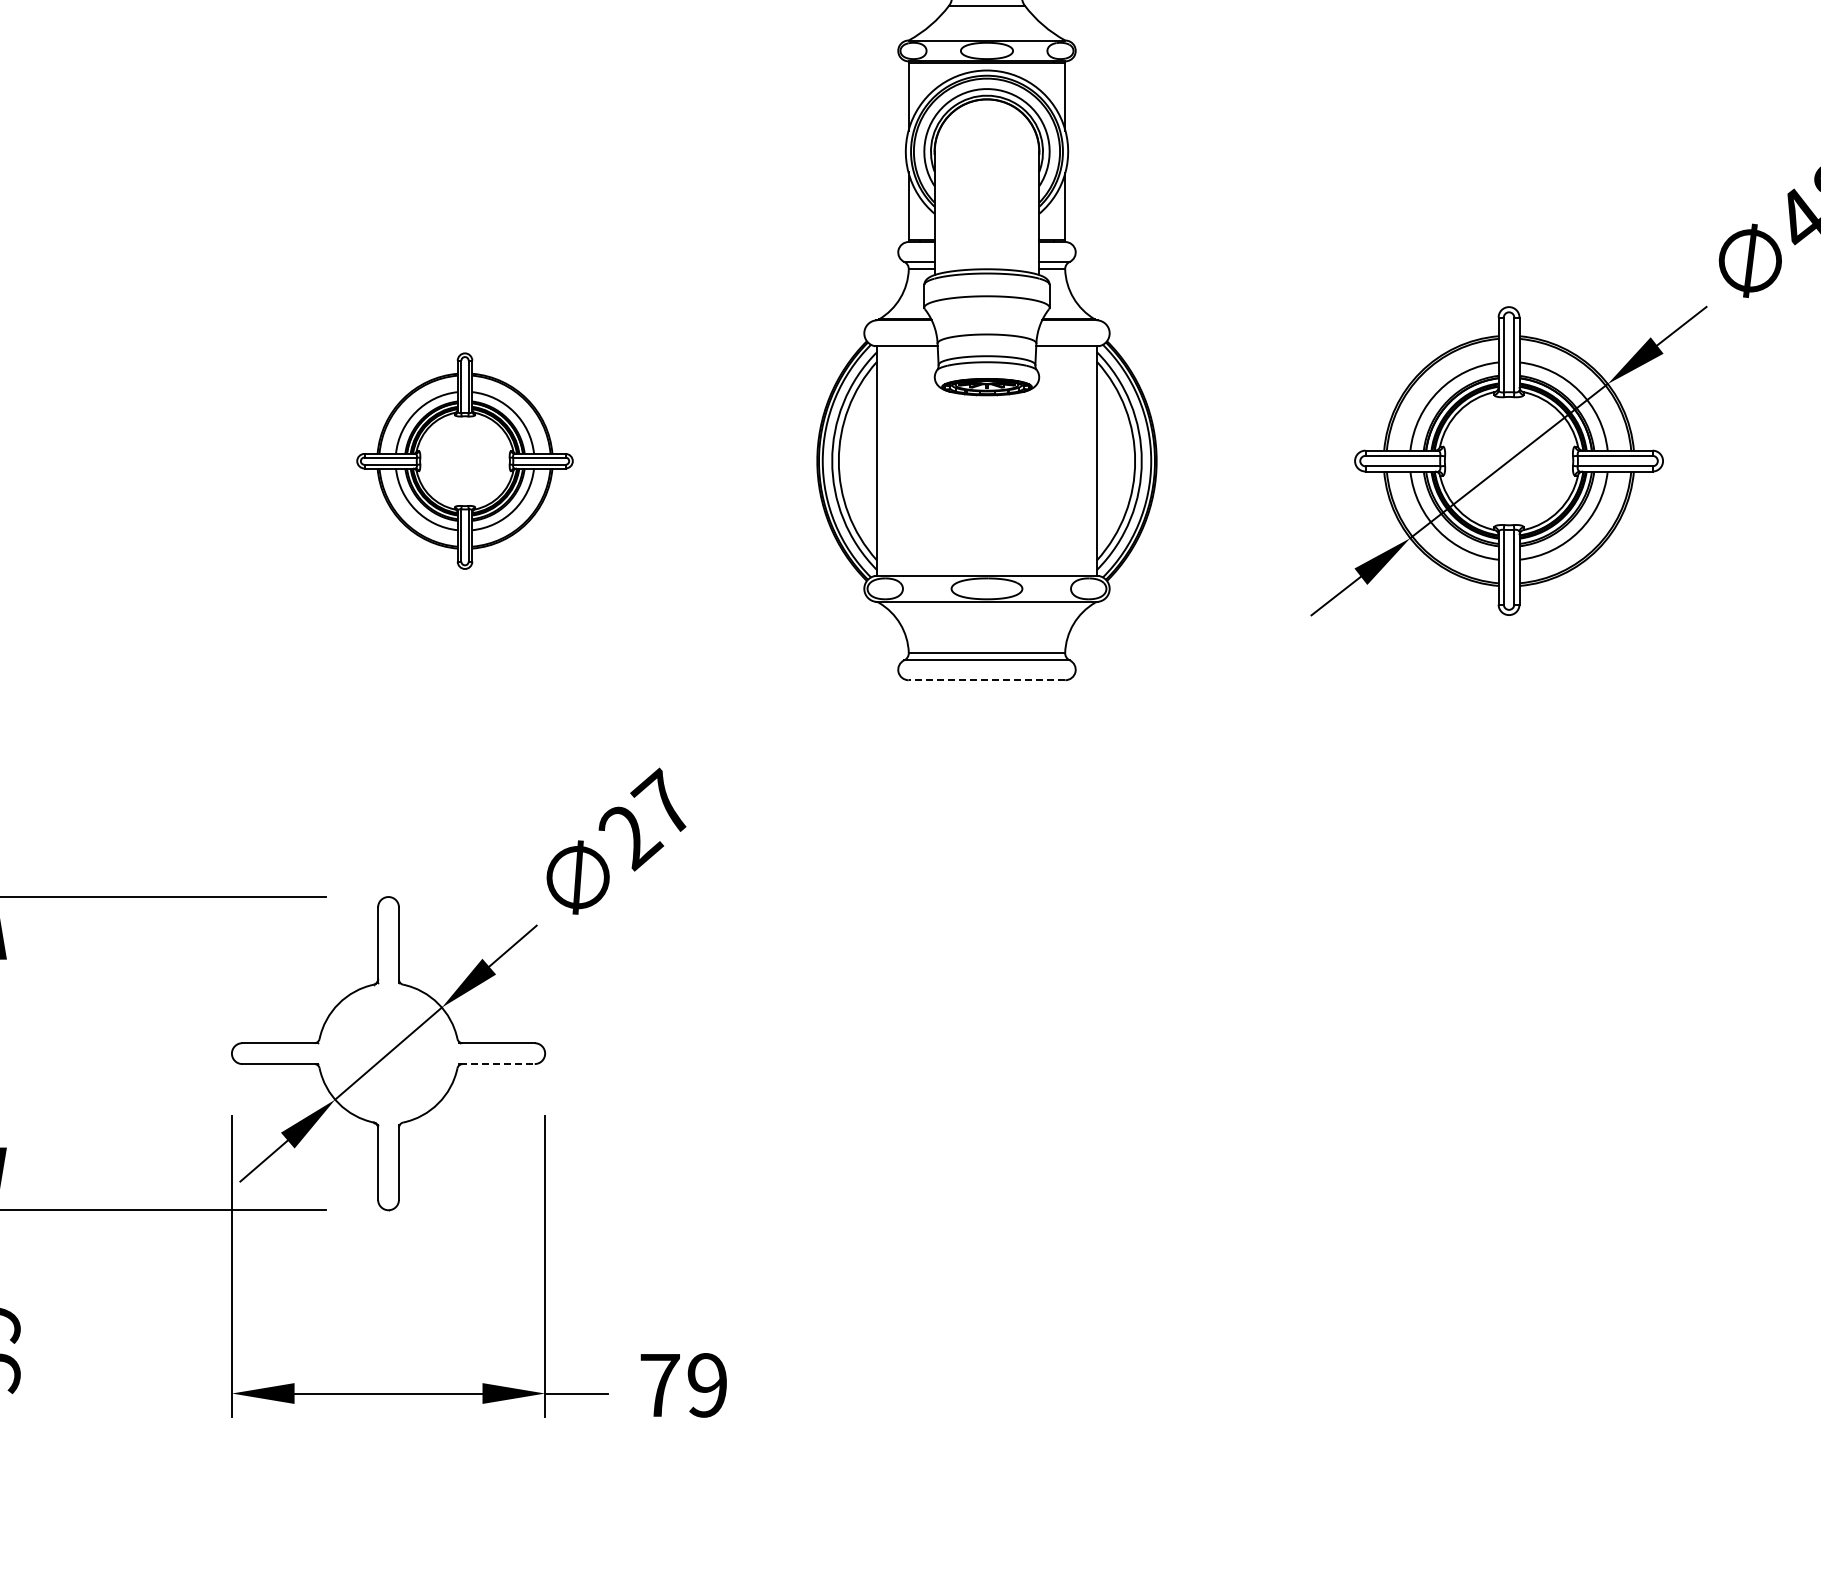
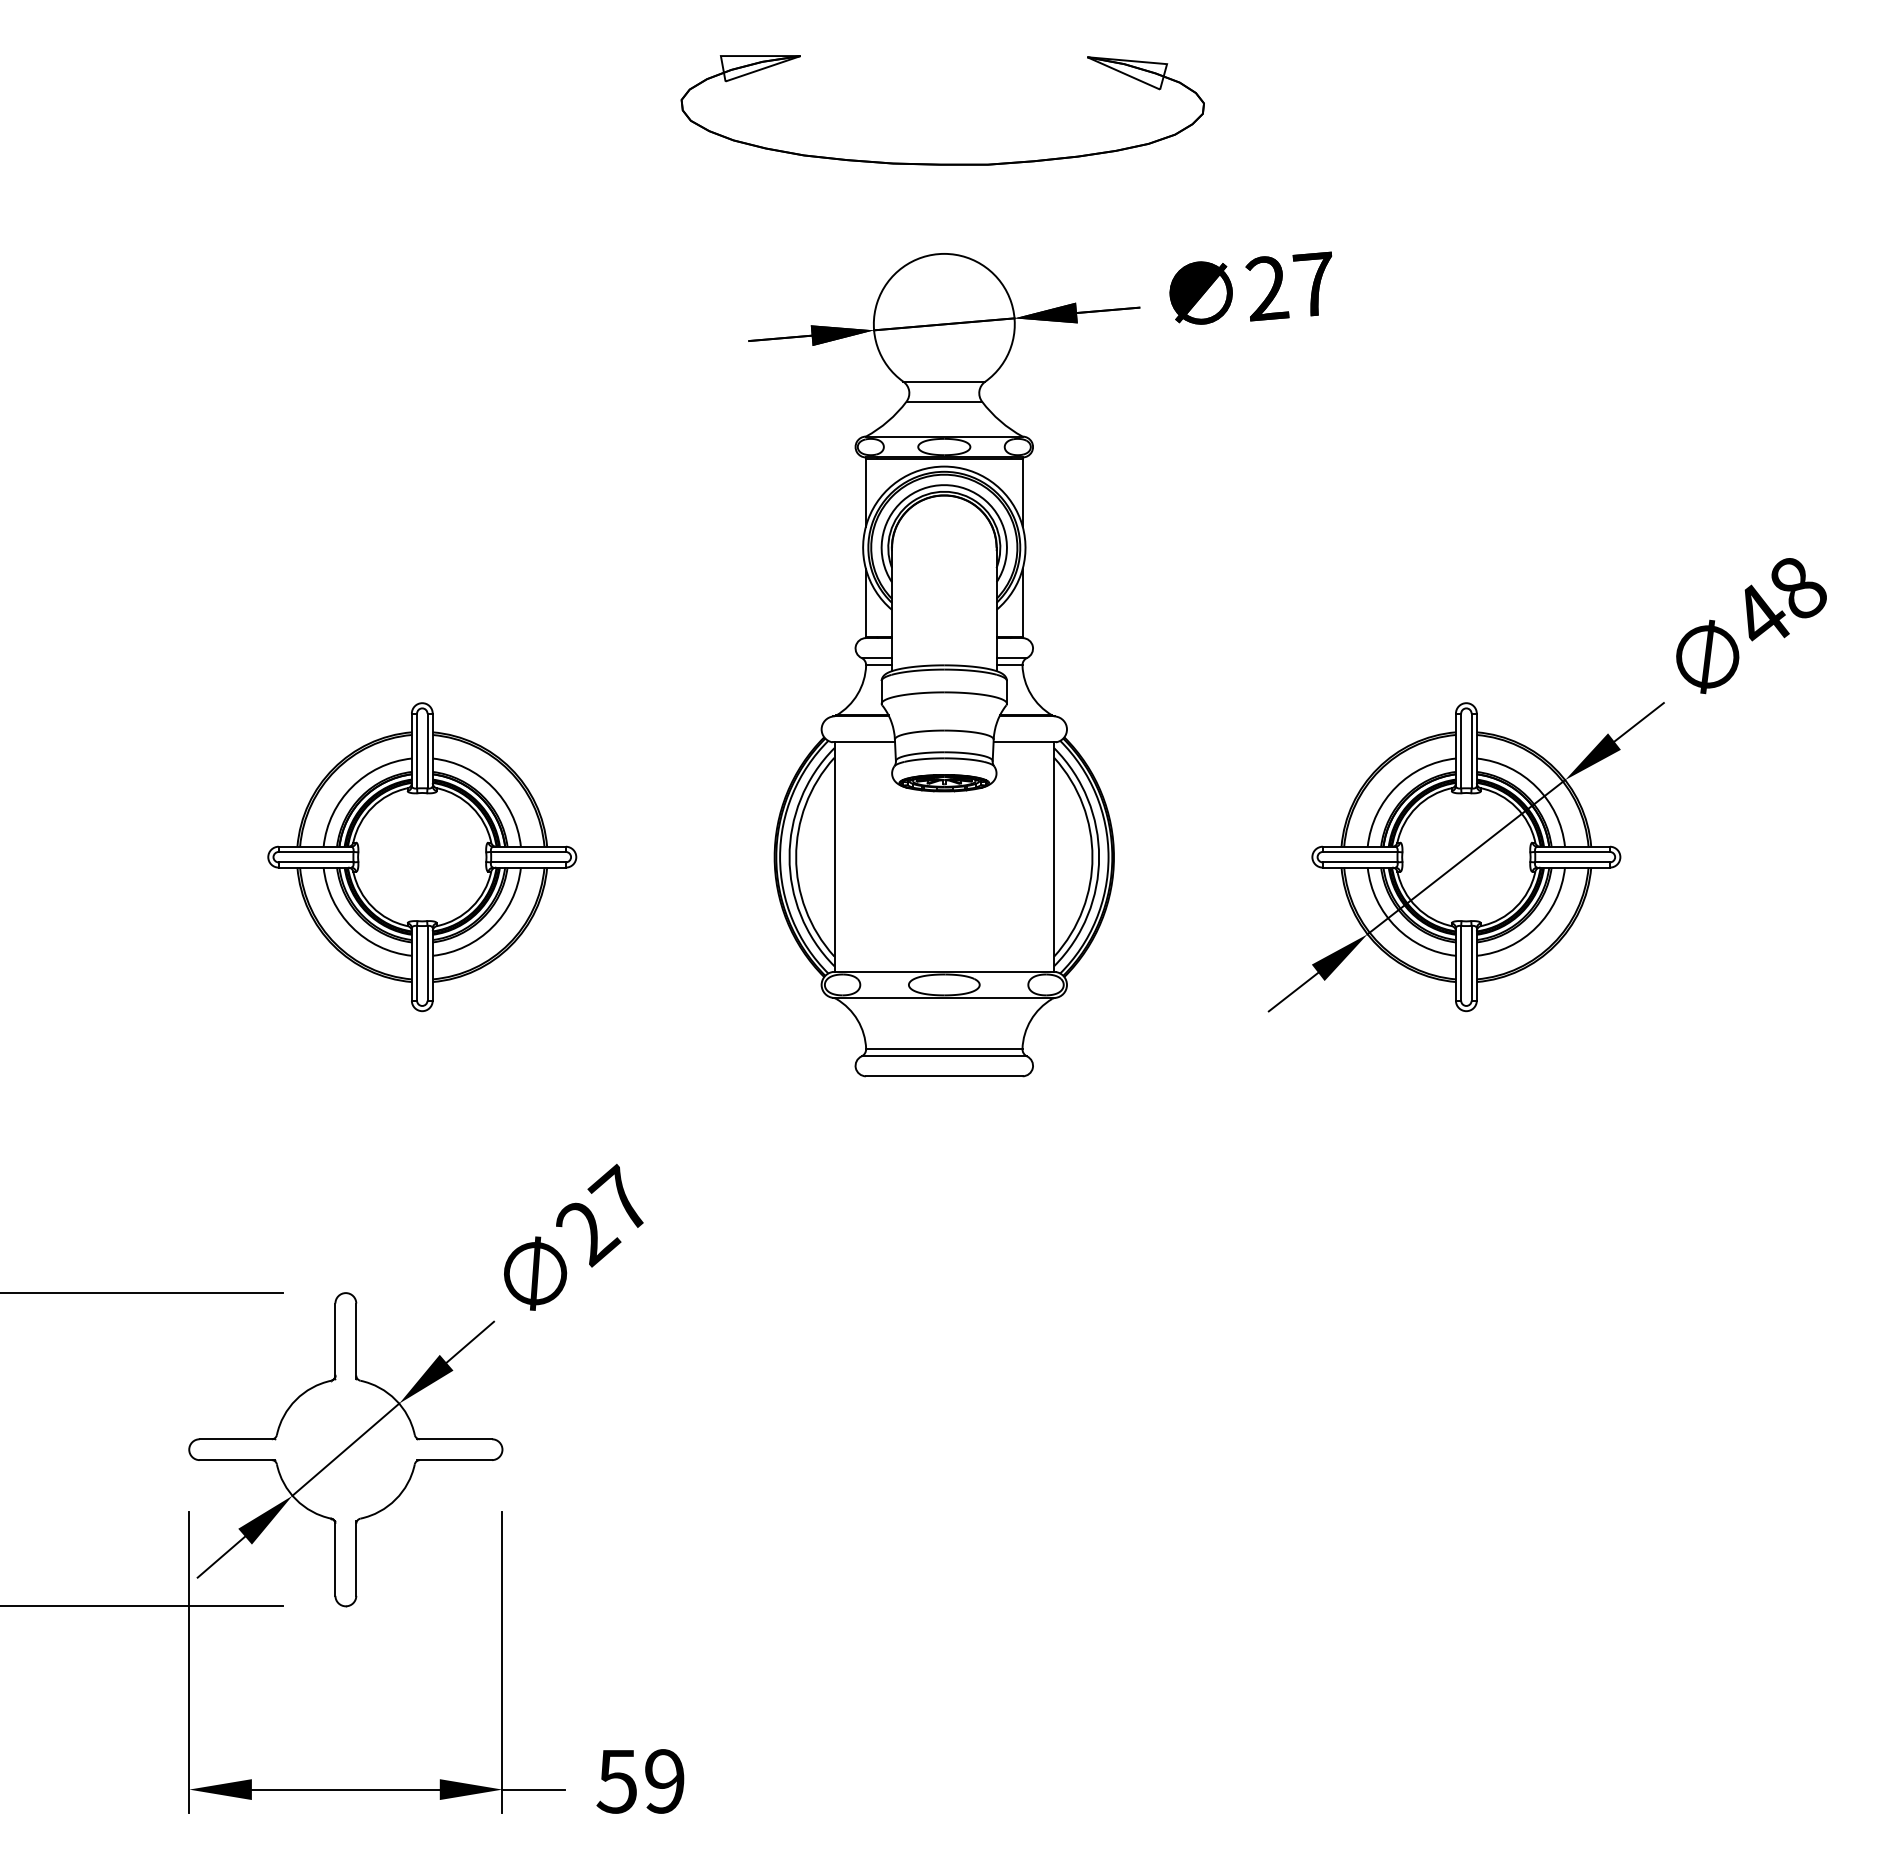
part: (465, 461) -> (422, 857), size x1.43
line: (986, 680) -> (943, 1076), dashed -> solid
line: (497, 1064) -> (454, 1460), dashed -> solid
text: (659, 1385) -> (616, 1781), 79 -> 59

